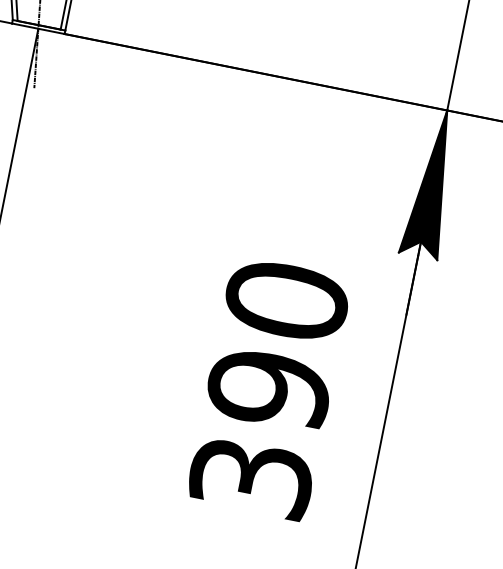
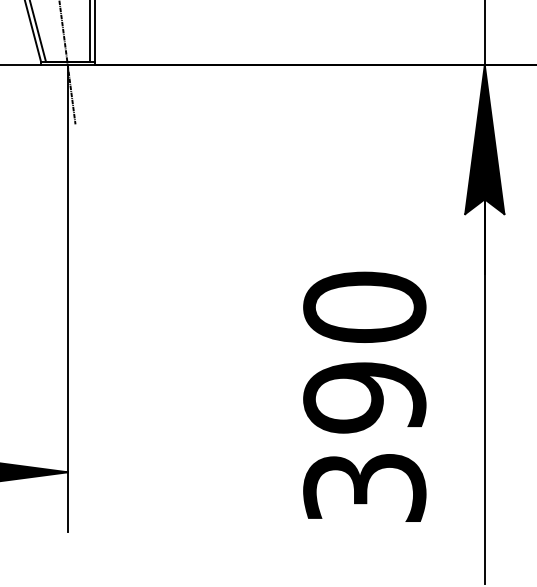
text: (269, 388) -> (364, 396), moved

